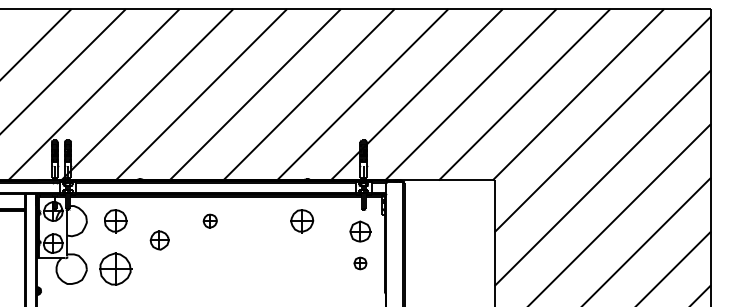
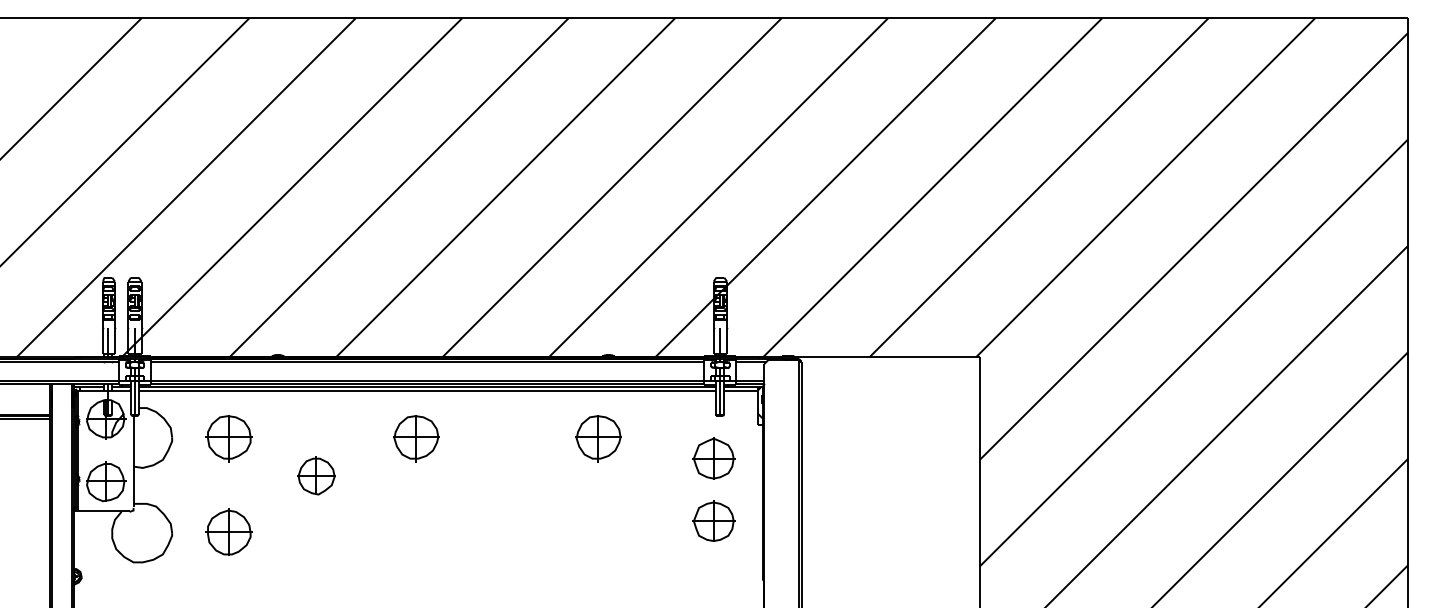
part: (210, 221) -> (417, 438), size x1.67
part: (360, 263) -> (714, 521), size x1.67
part: (115, 268) -> (228, 531), size x0.71

